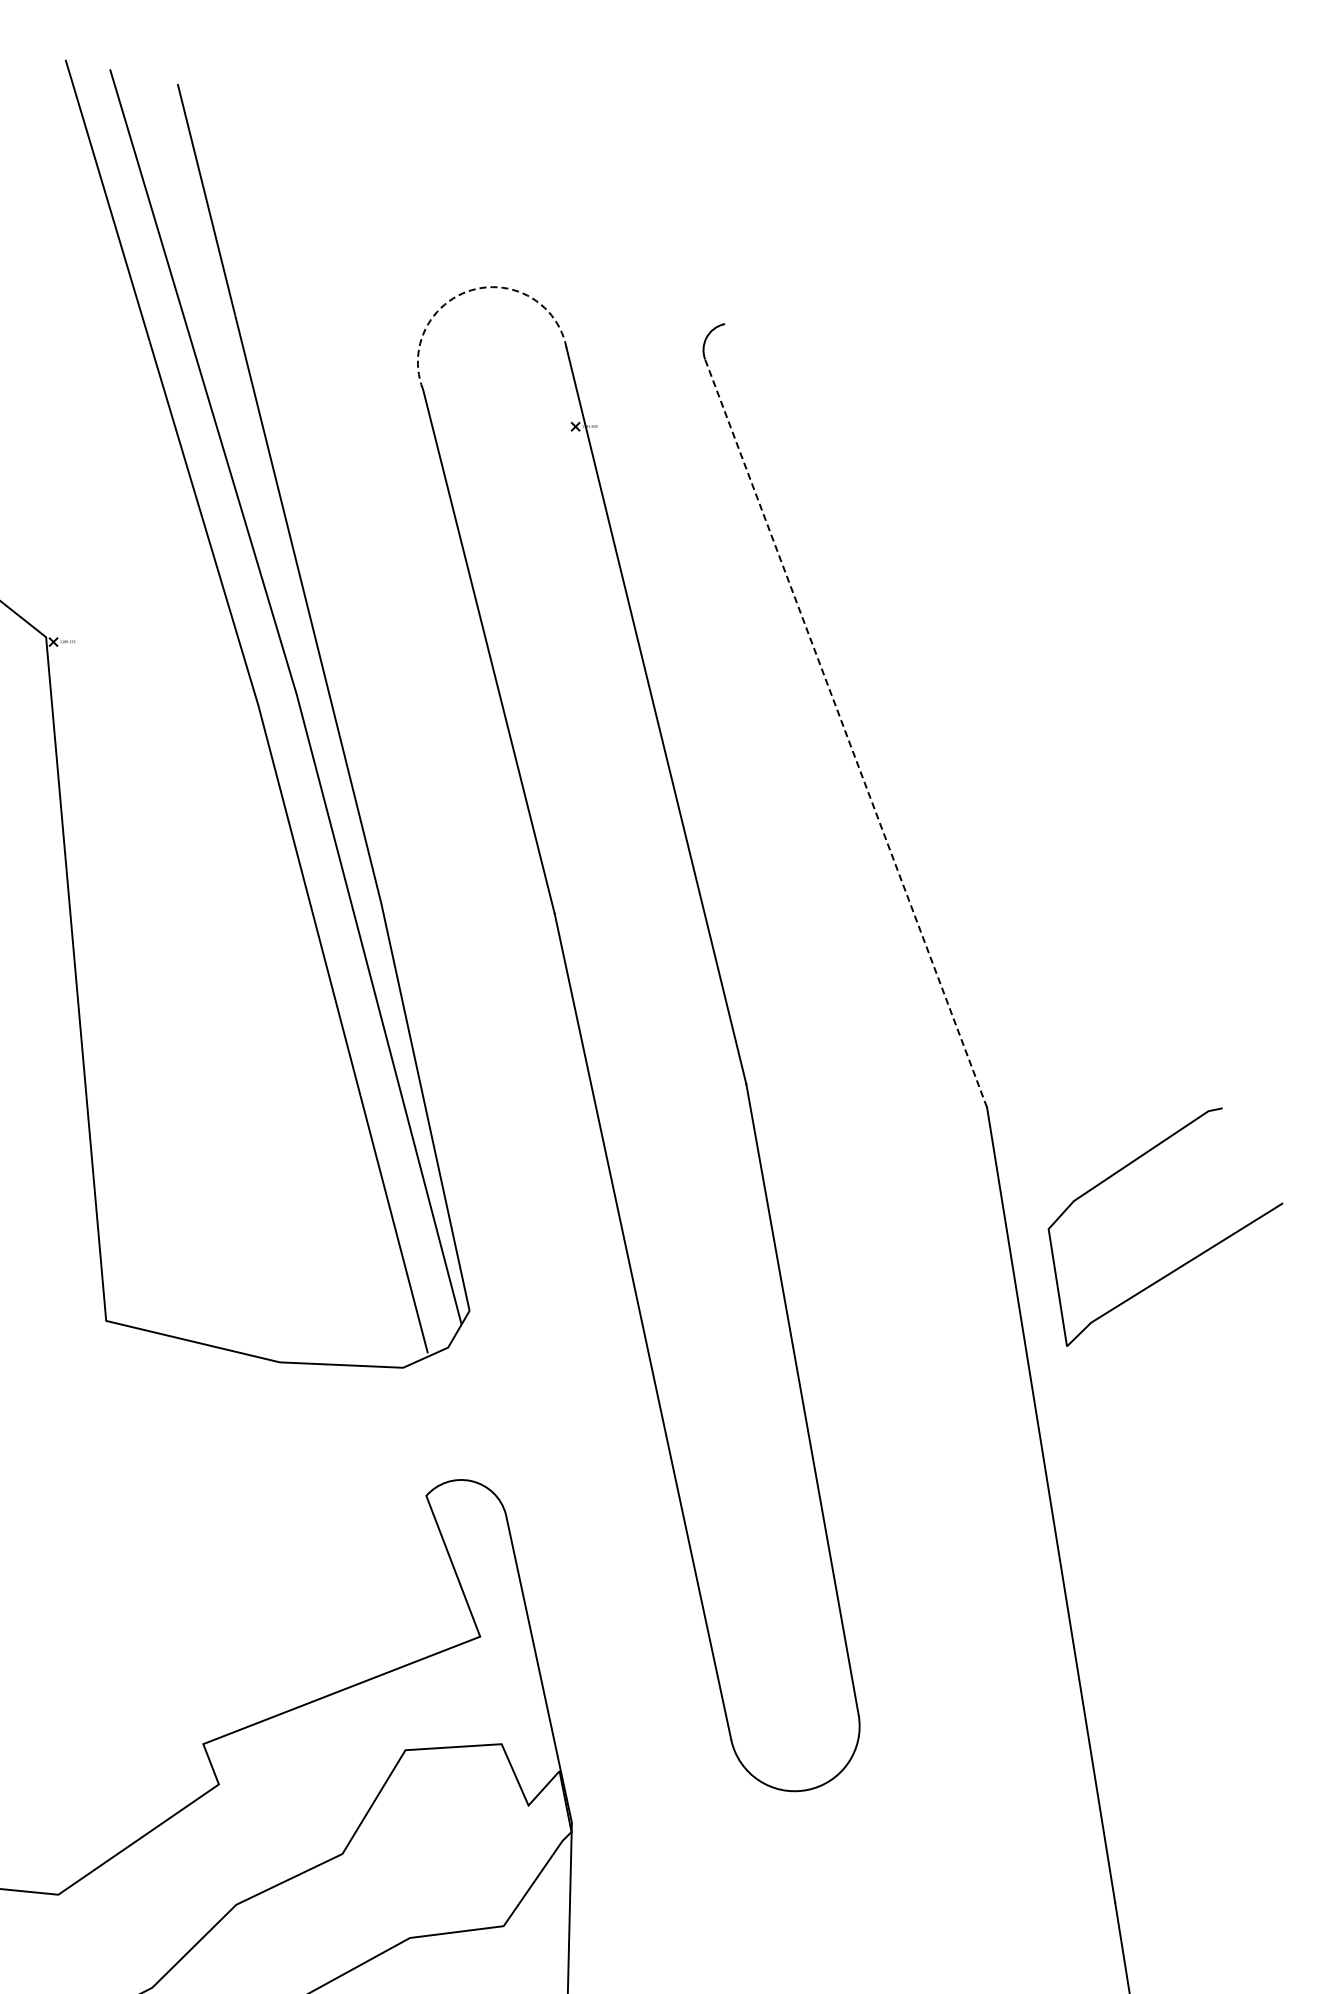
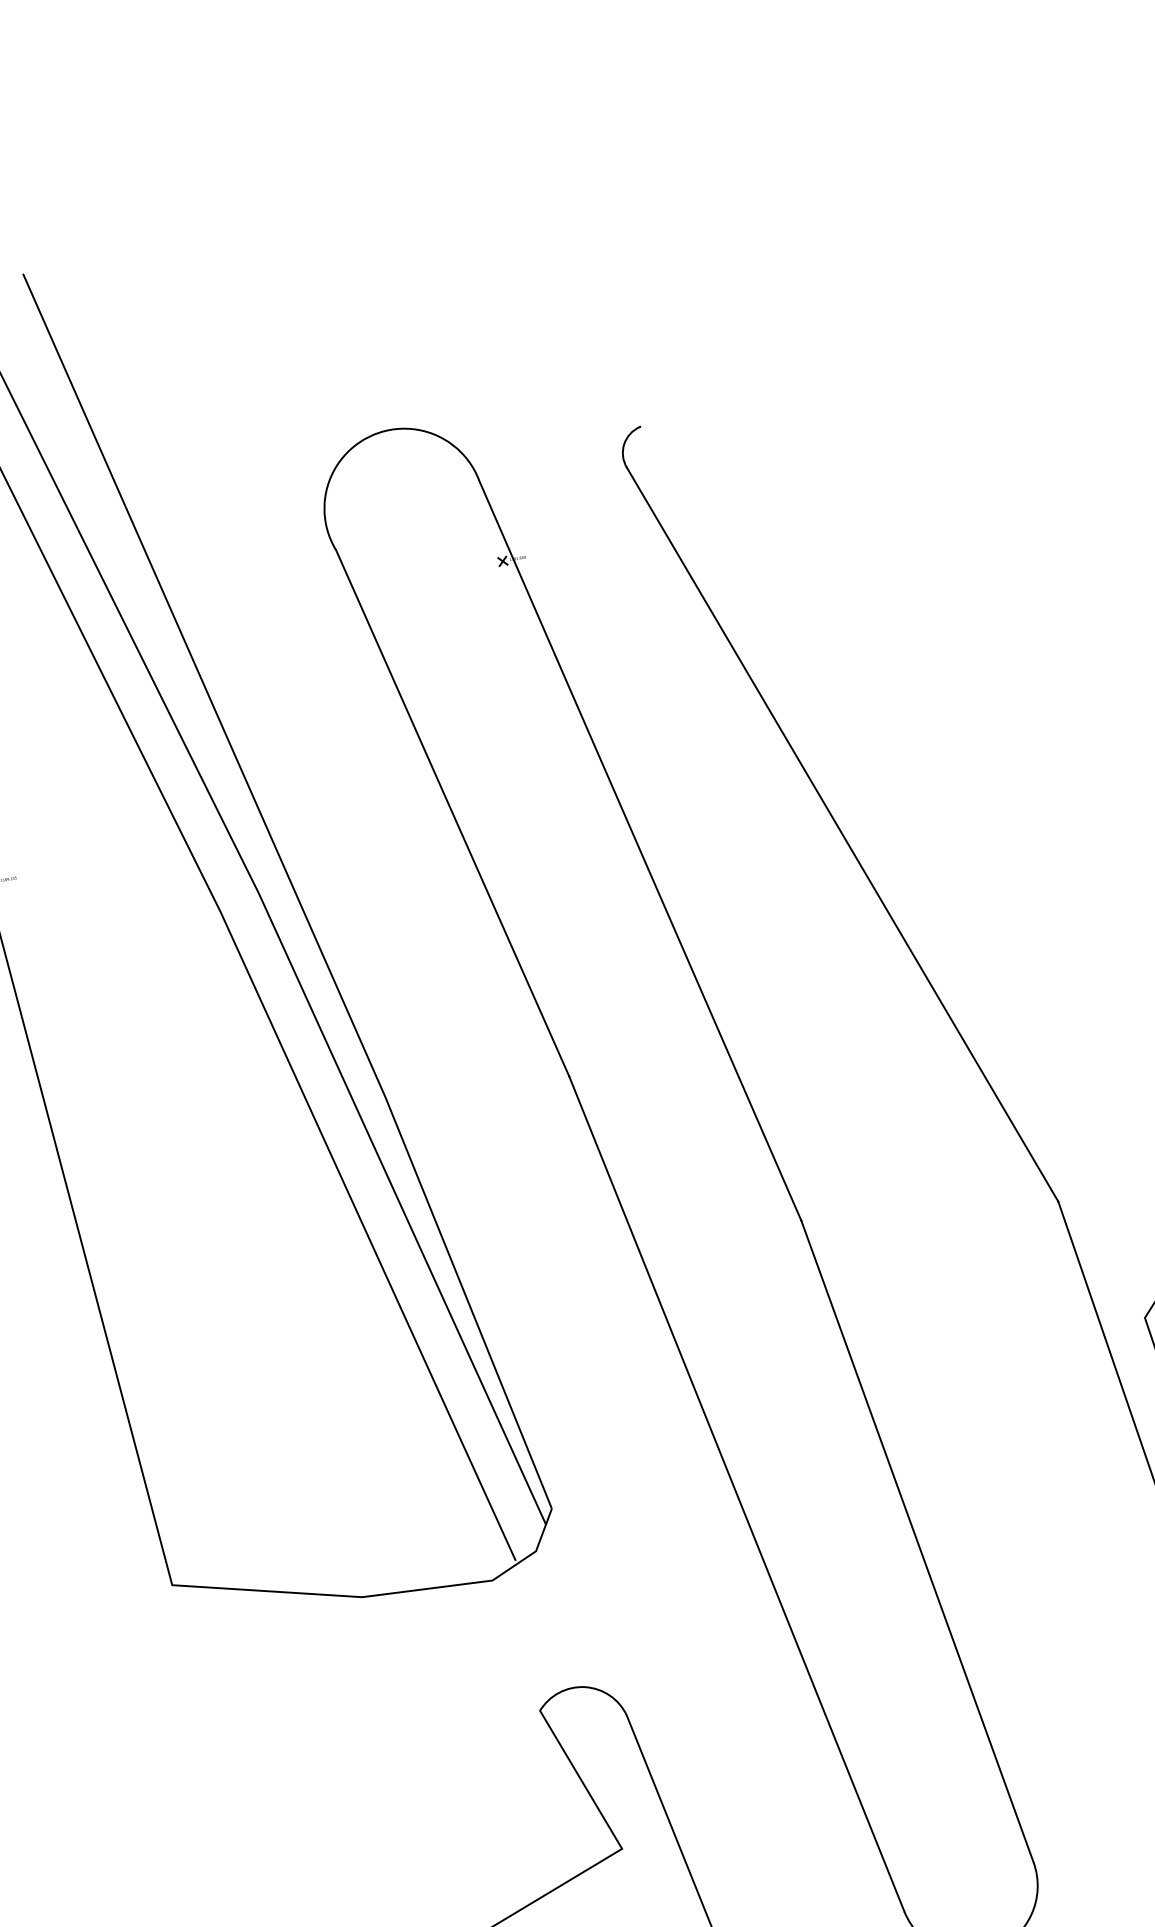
arc: (471, 290) -> (368, 437), dashed -> solid
line: (846, 733) -> (842, 834), dashed -> solid

